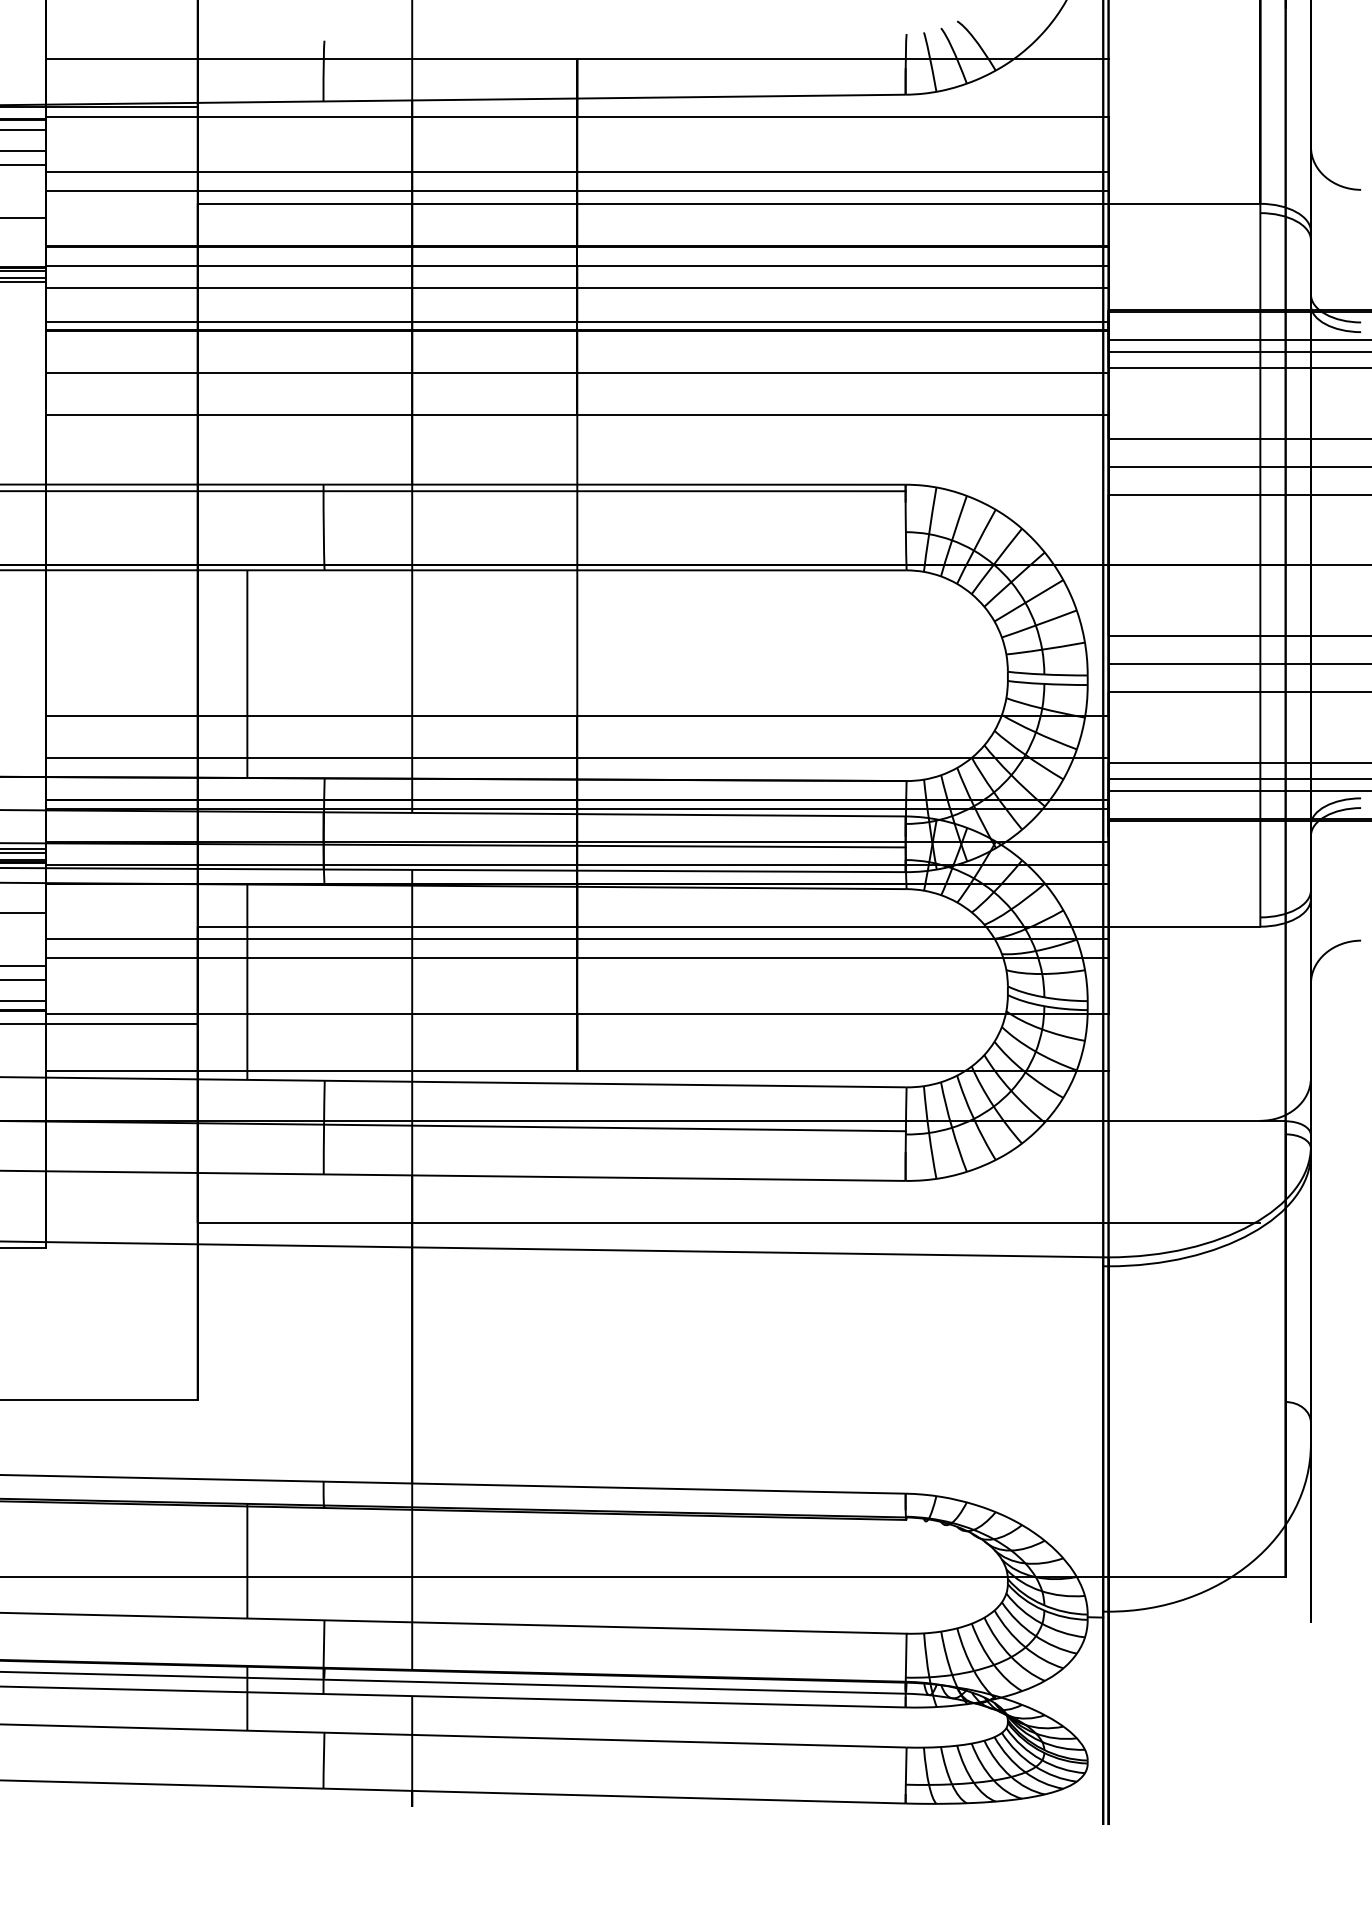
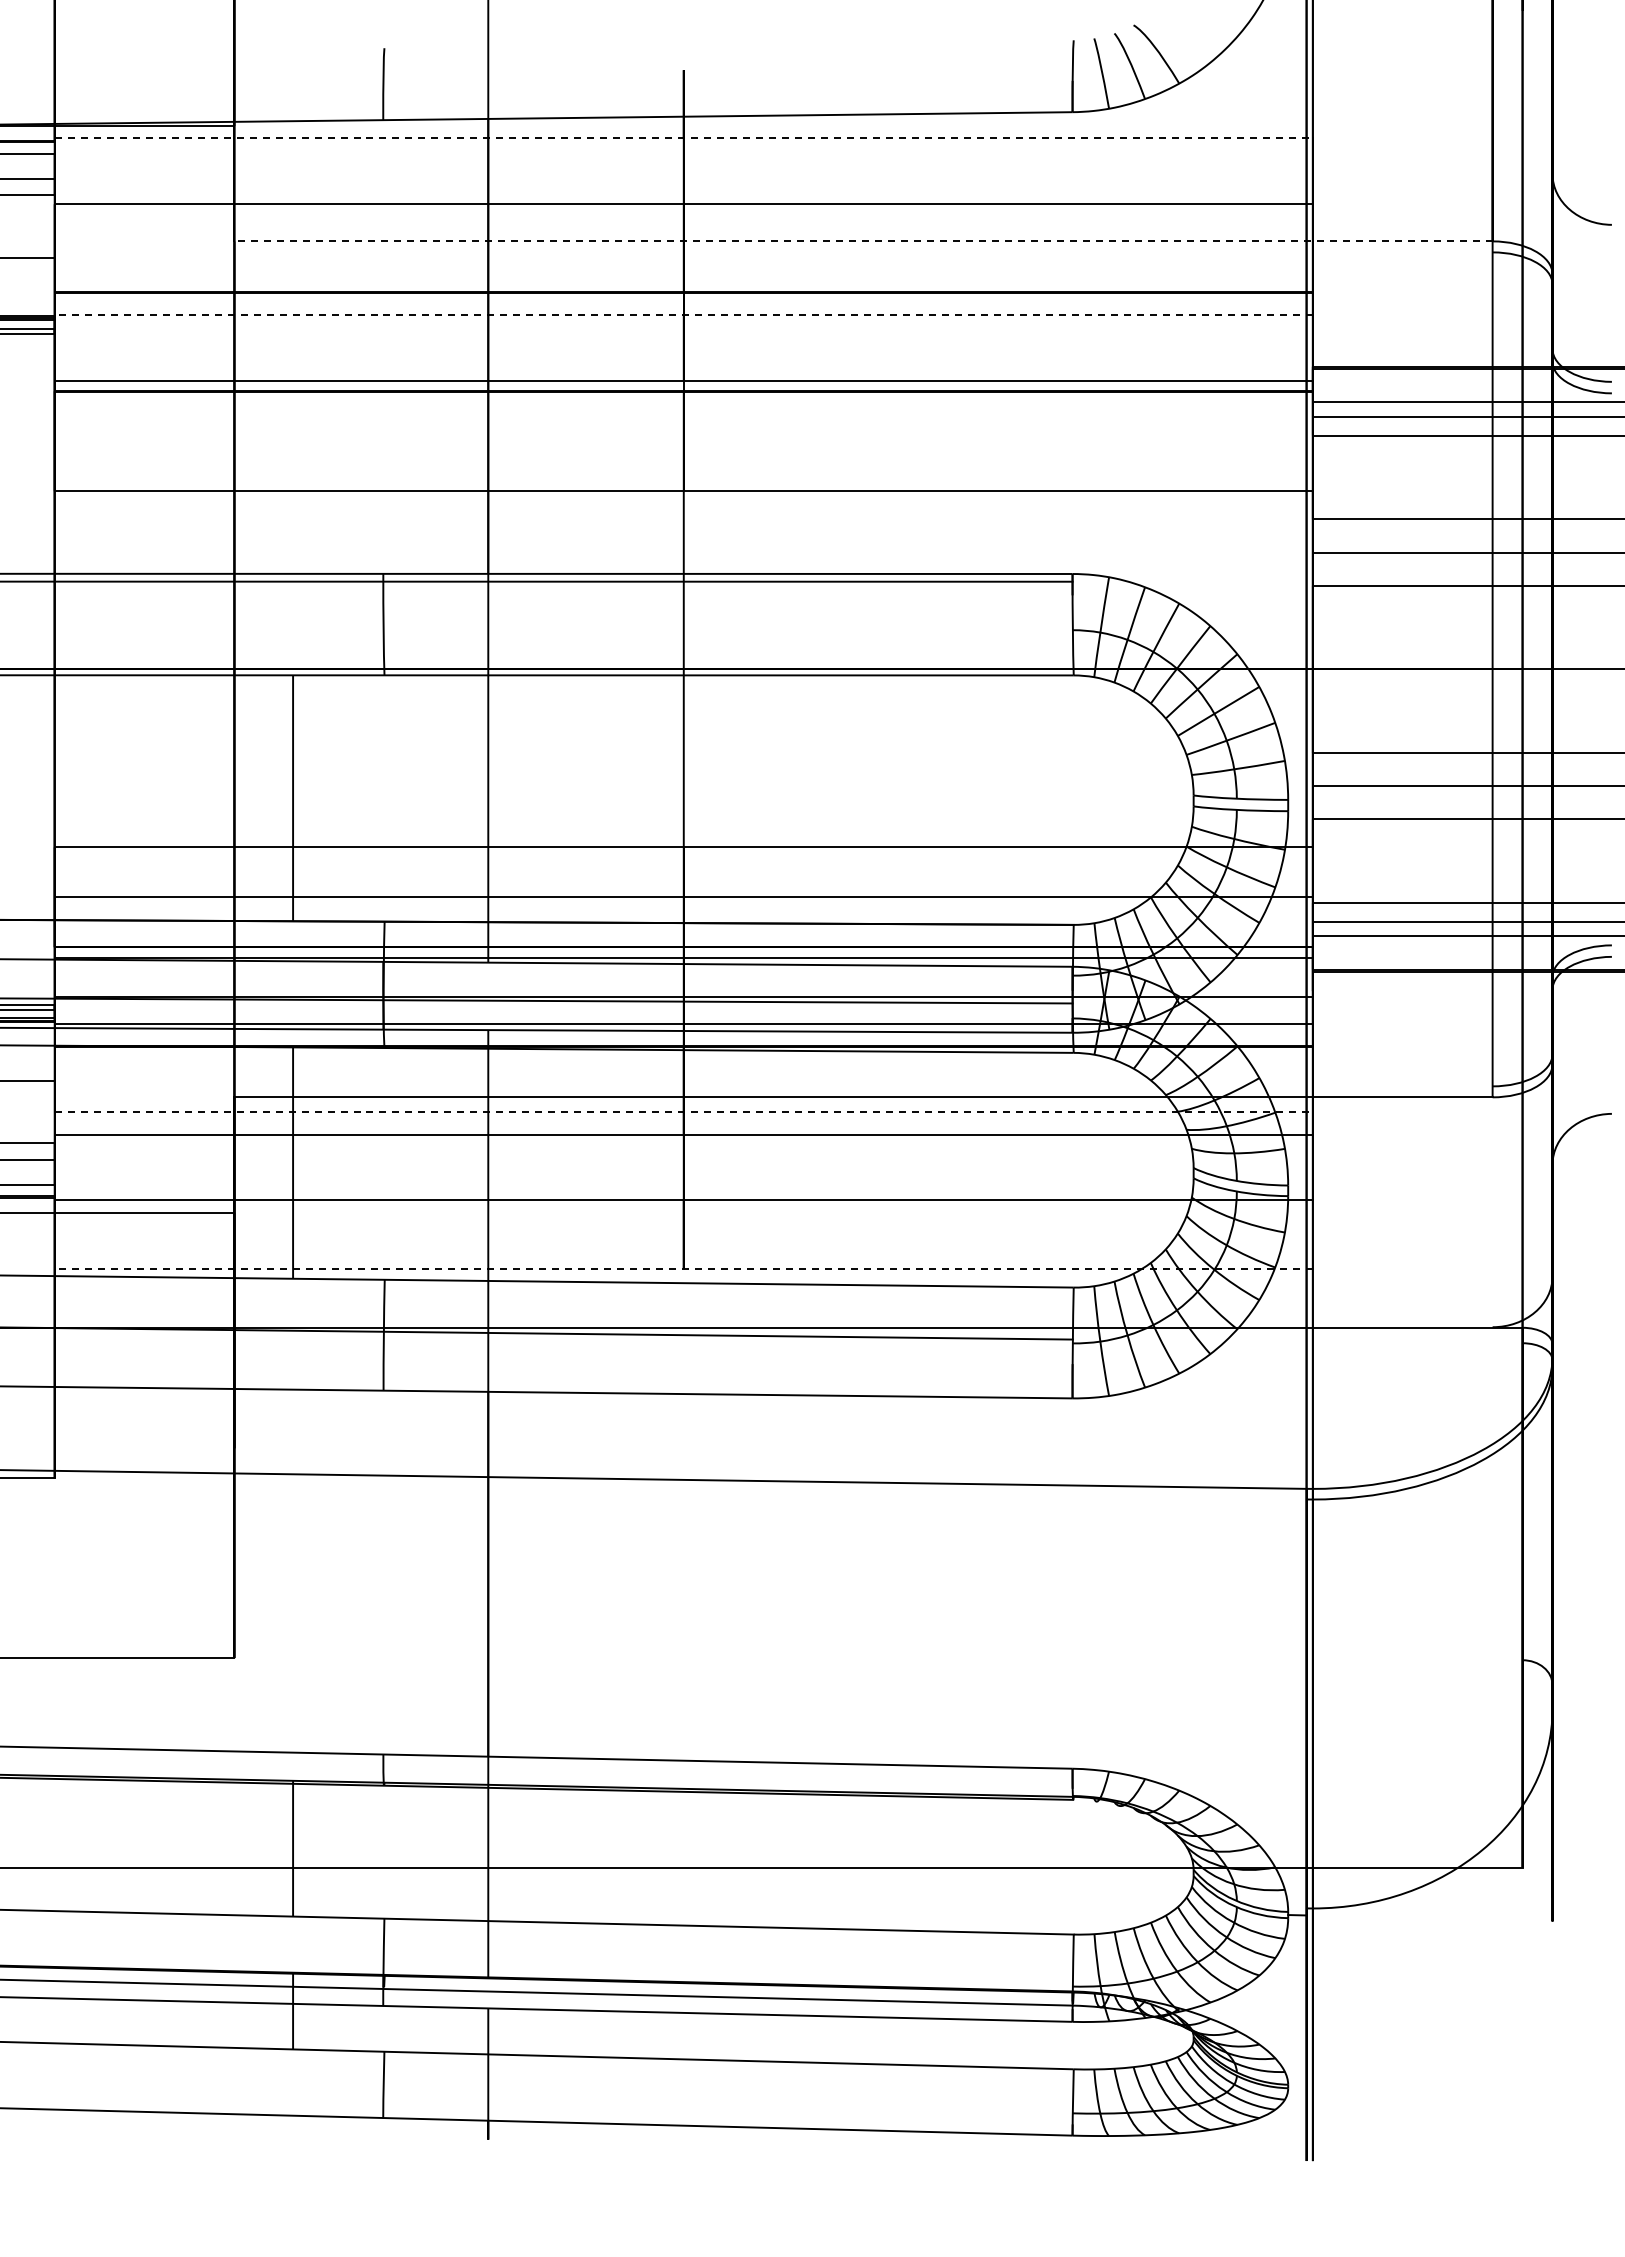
line: (577, 59) -> (683, 70), removed
line: (577, 116) -> (684, 138), solid -> dashed
line: (577, 191) -> (683, 226), removed
line: (729, 203) -> (863, 241), solid -> dashed
line: (577, 265) -> (683, 314), solid -> dashed
line: (577, 288) -> (683, 341), removed
line: (577, 372) -> (683, 441), removed
line: (577, 939) -> (684, 1112), solid -> dashed
line: (577, 1071) -> (683, 1268), solid -> dashed
line: (729, 1223) -> (863, 1448), removed

